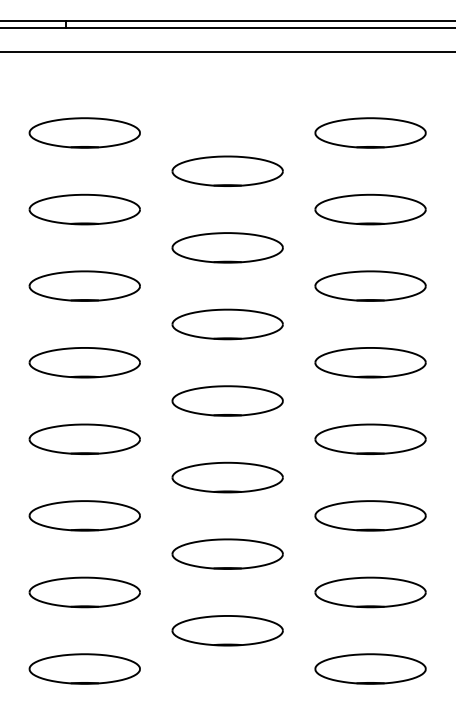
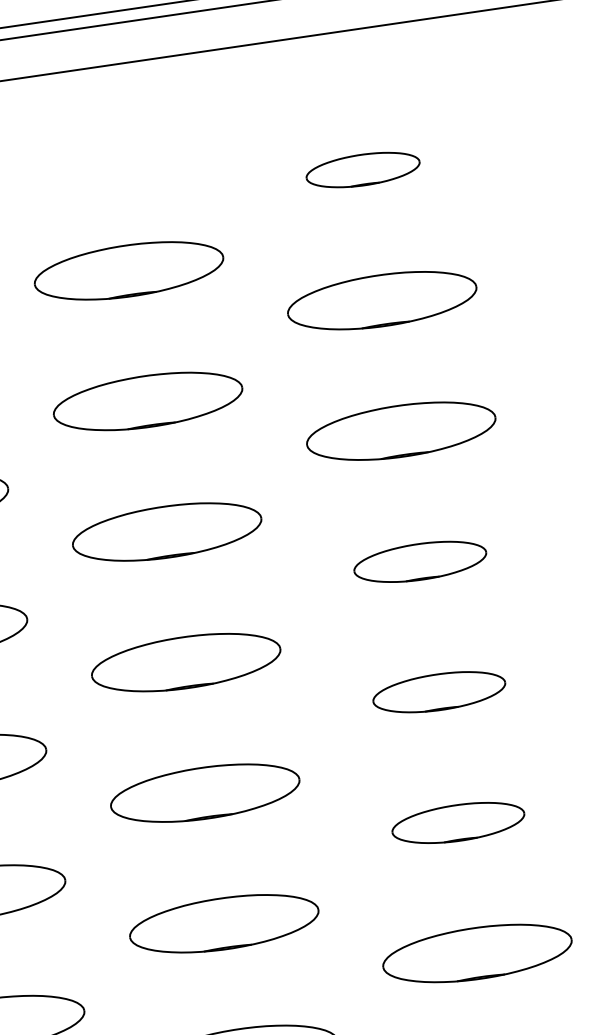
part: (370, 132) -> (362, 169), size x0.6
part: (370, 362) -> (420, 561), size x0.7
part: (370, 438) -> (439, 690), size x0.7
part: (370, 515) -> (458, 822), size x0.7

